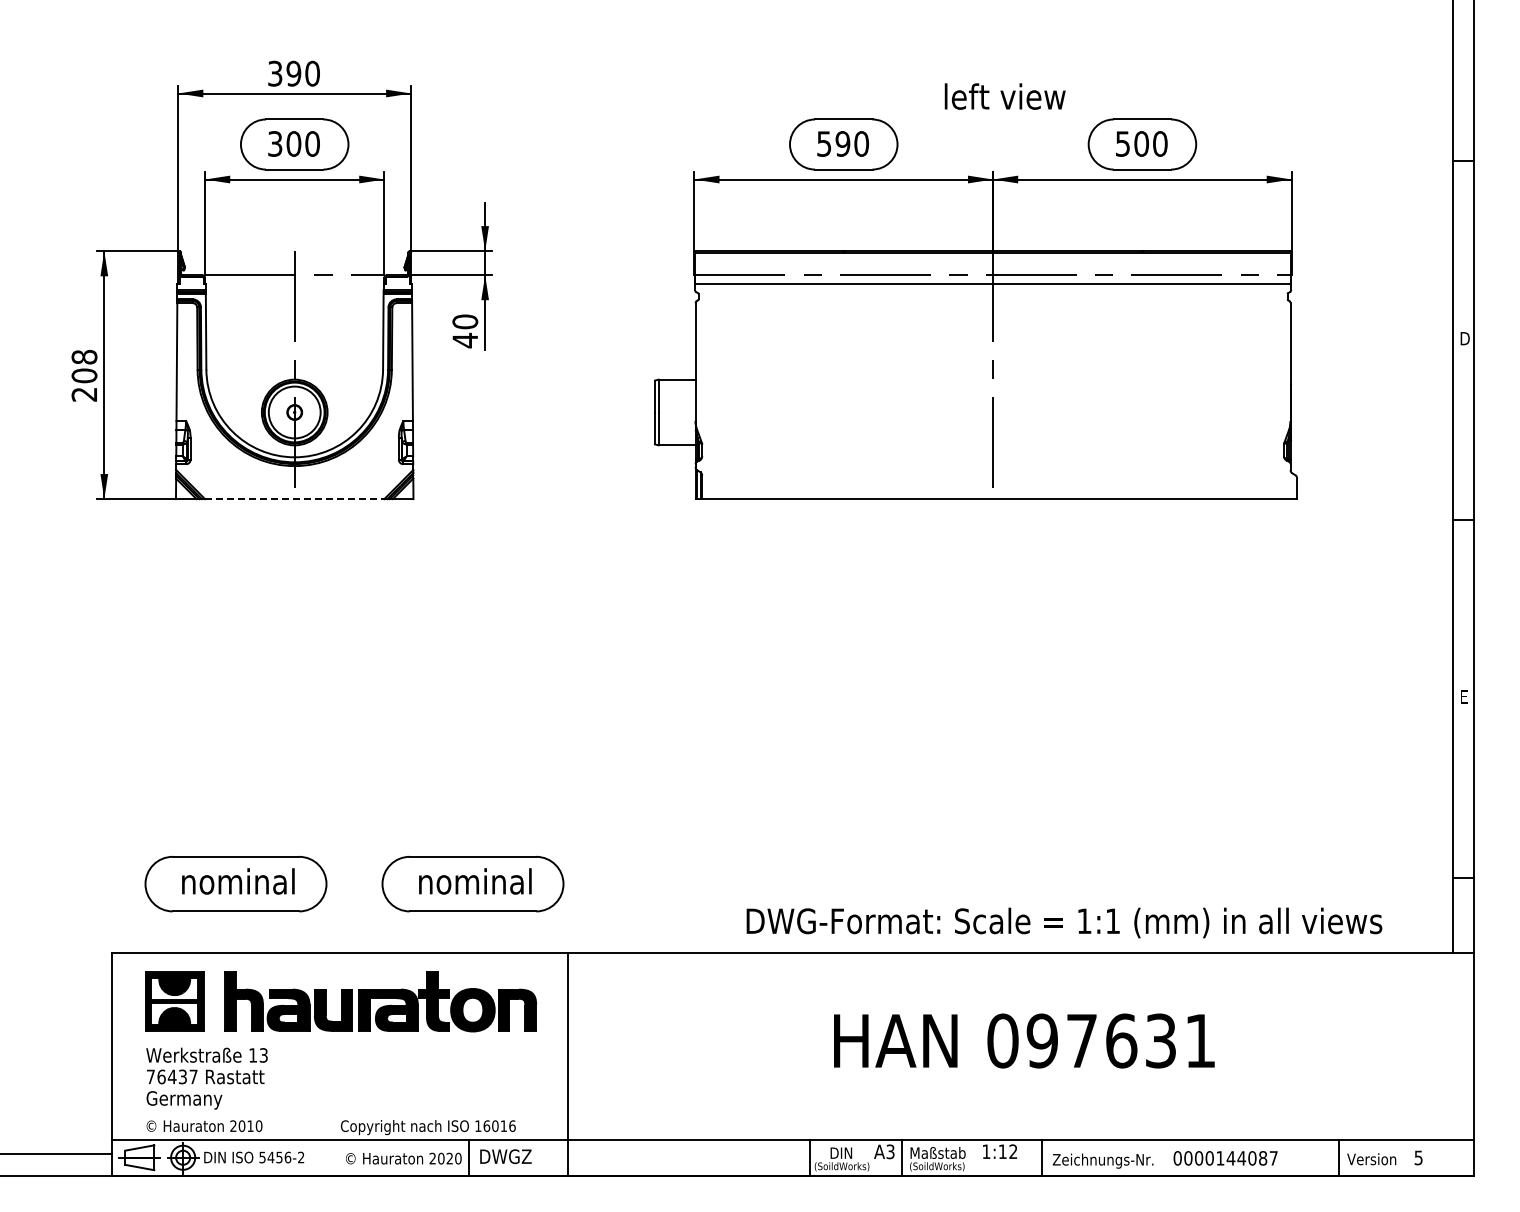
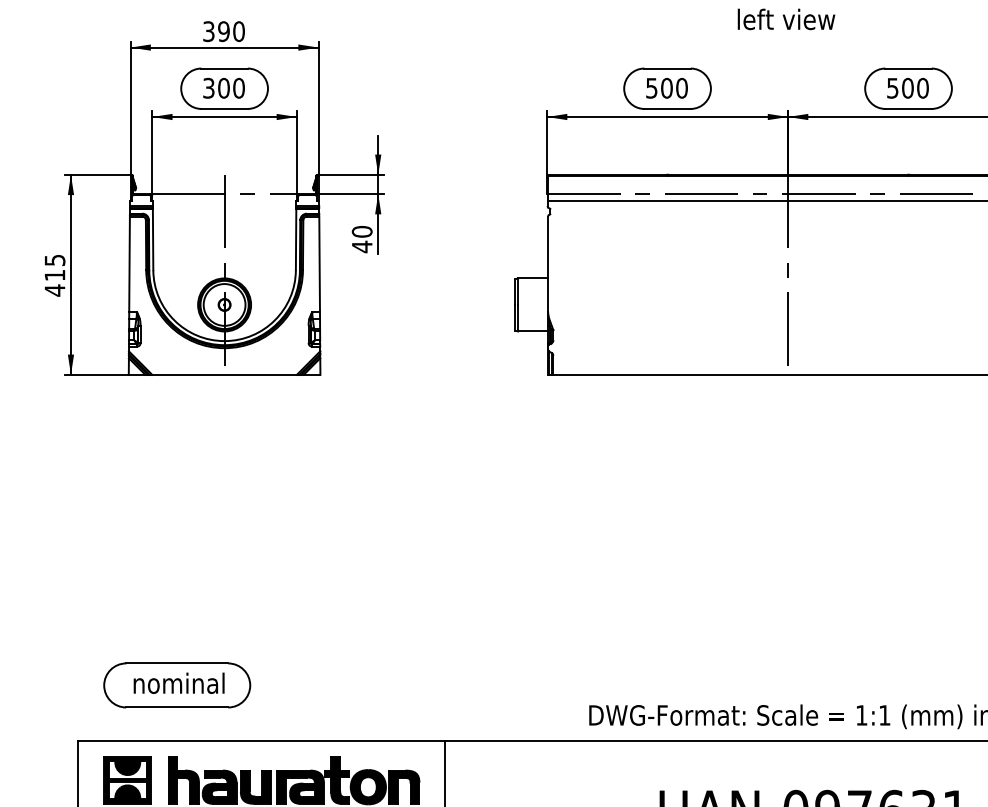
text: (1004, 96) -> (785, 19), moved
text: (842, 143) -> (666, 87), 590 -> 500
text: (84, 376) -> (54, 275), 208 -> 415
line: (294, 499) -> (224, 375), dashed -> solid
part: (472, 884) -> (368, 685), removed

